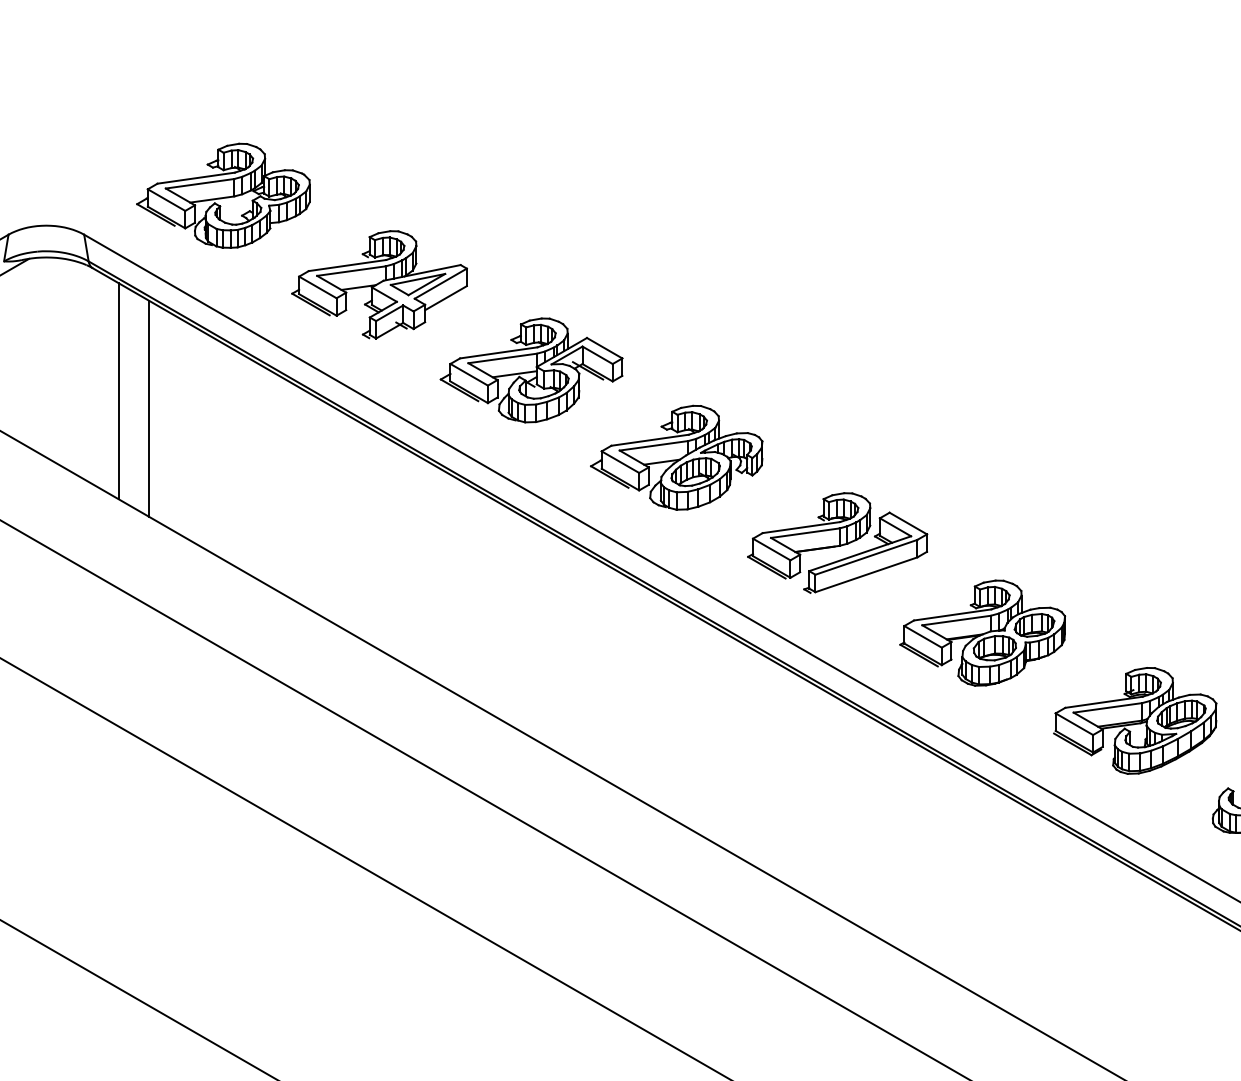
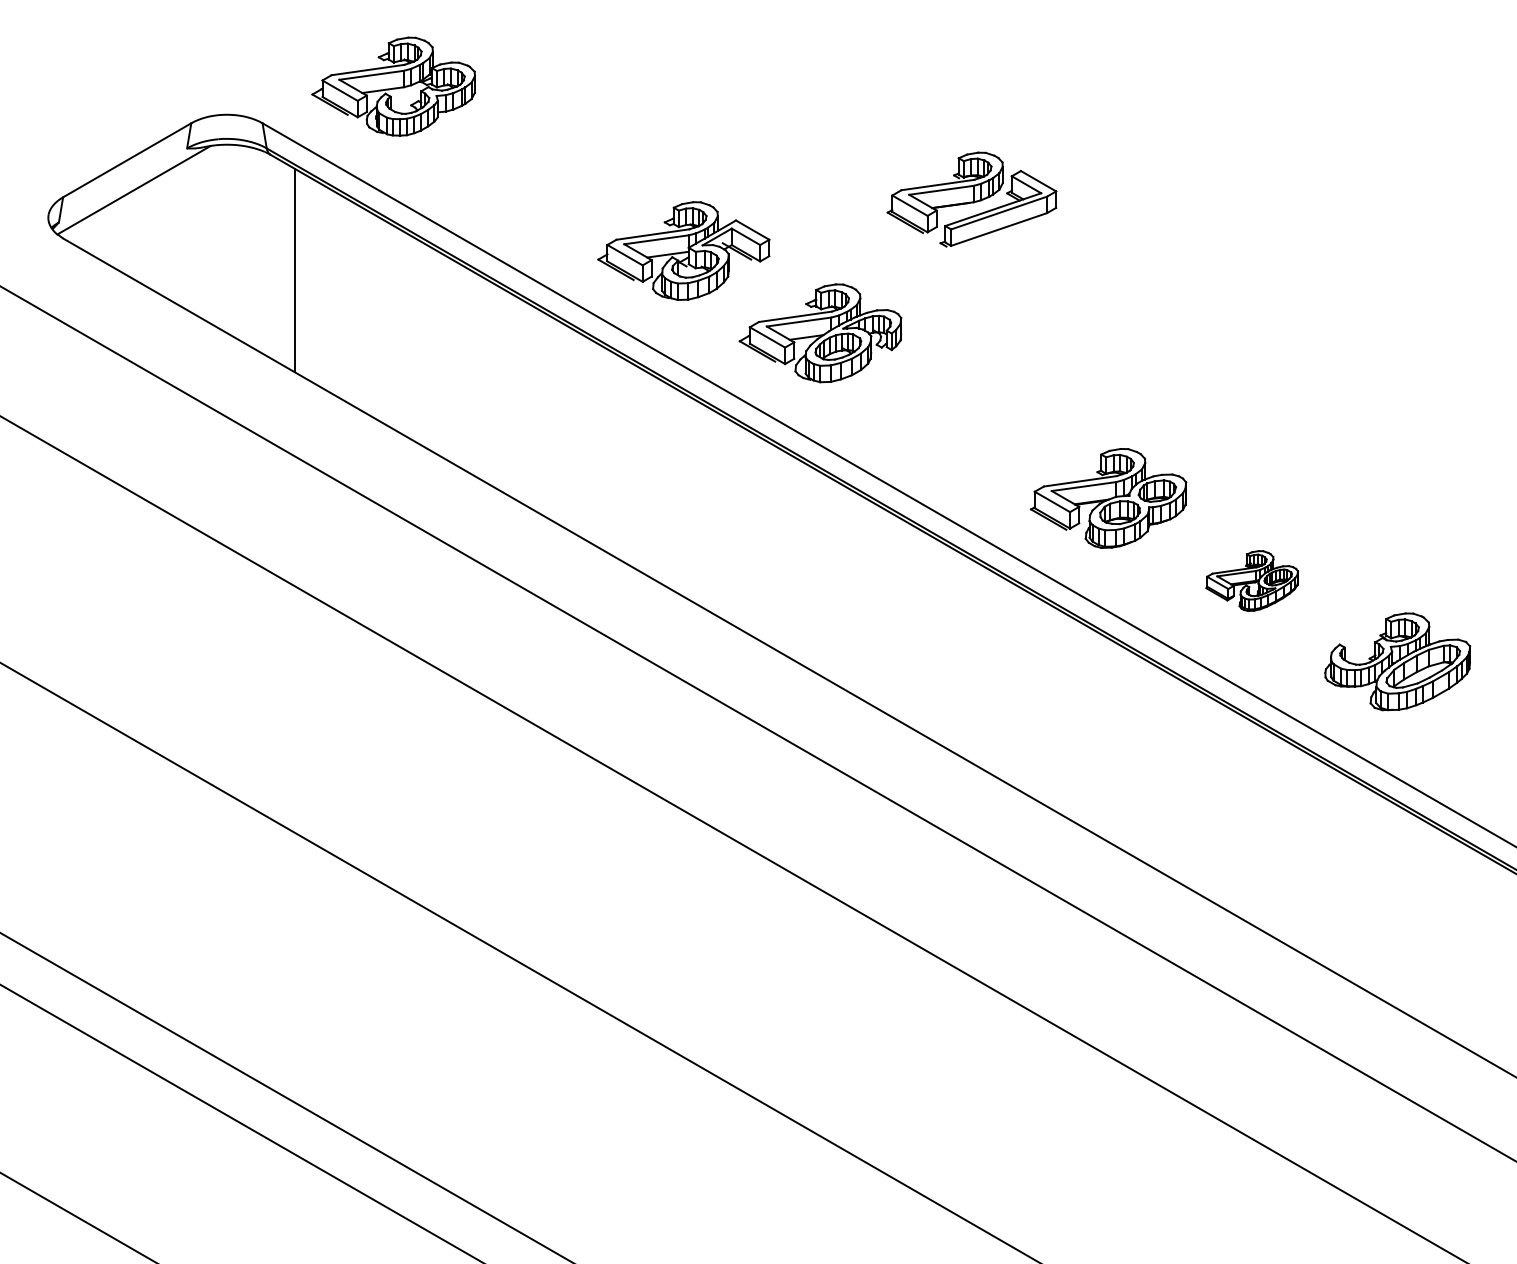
part: (379, 284) -> (540, 170), removed
line: (148, 408) -> (323, 286), removed
part: (837, 542) -> (971, 199), moved
part: (1134, 720) -> (1251, 580), size x0.6

